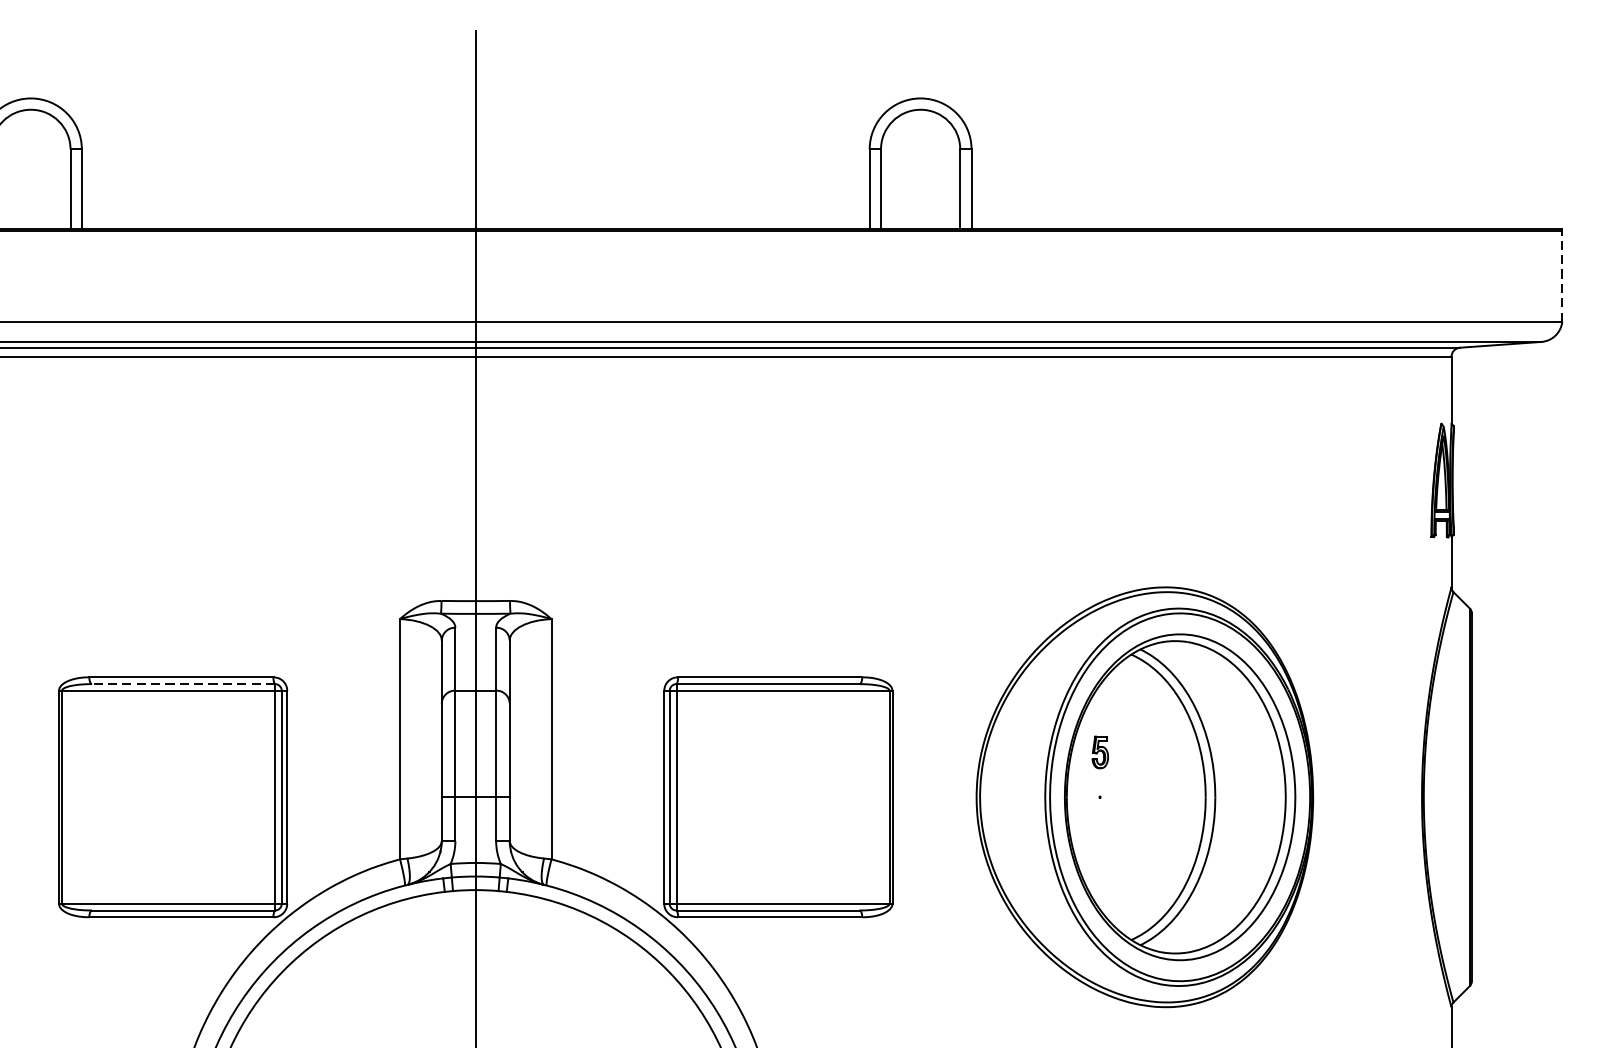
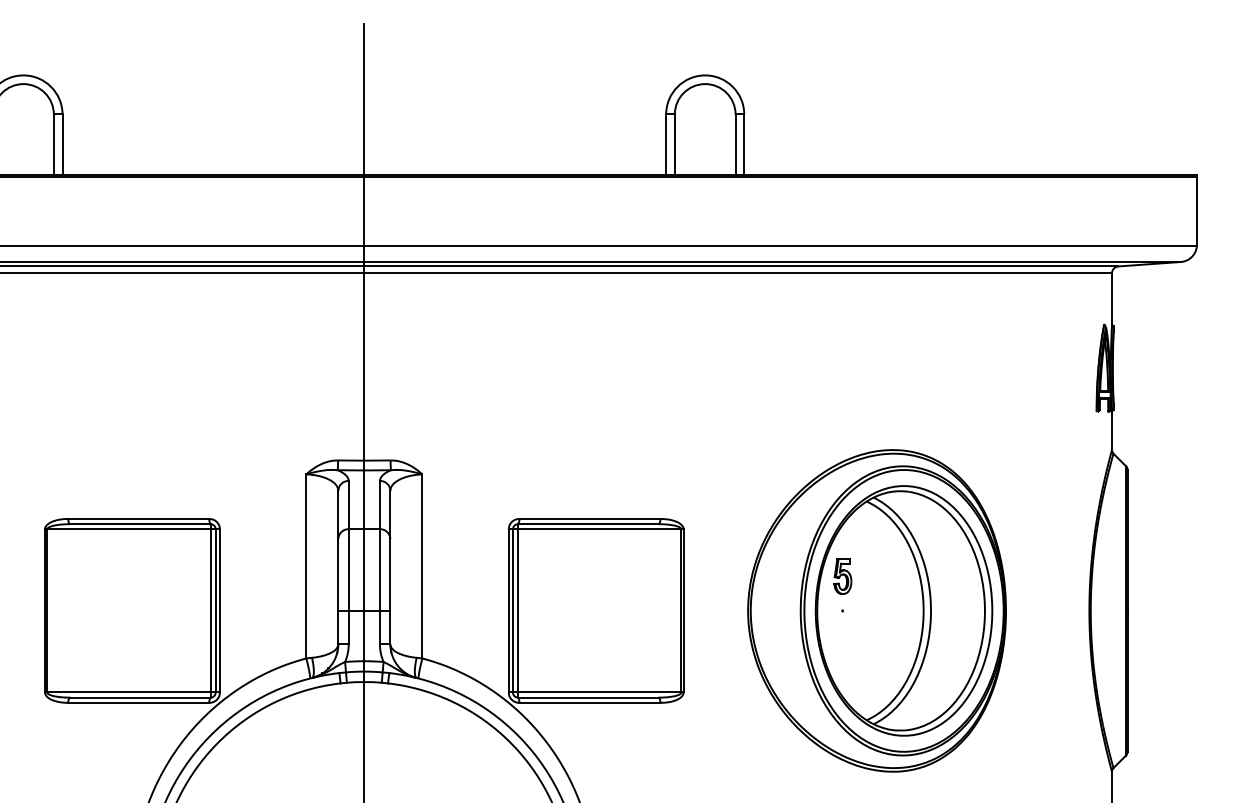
line: (1561, 276) -> (1196, 211), dashed -> solid
line: (182, 684) -> (139, 524), dashed -> solid
part: (1099, 752) -> (842, 576), size x1.43

